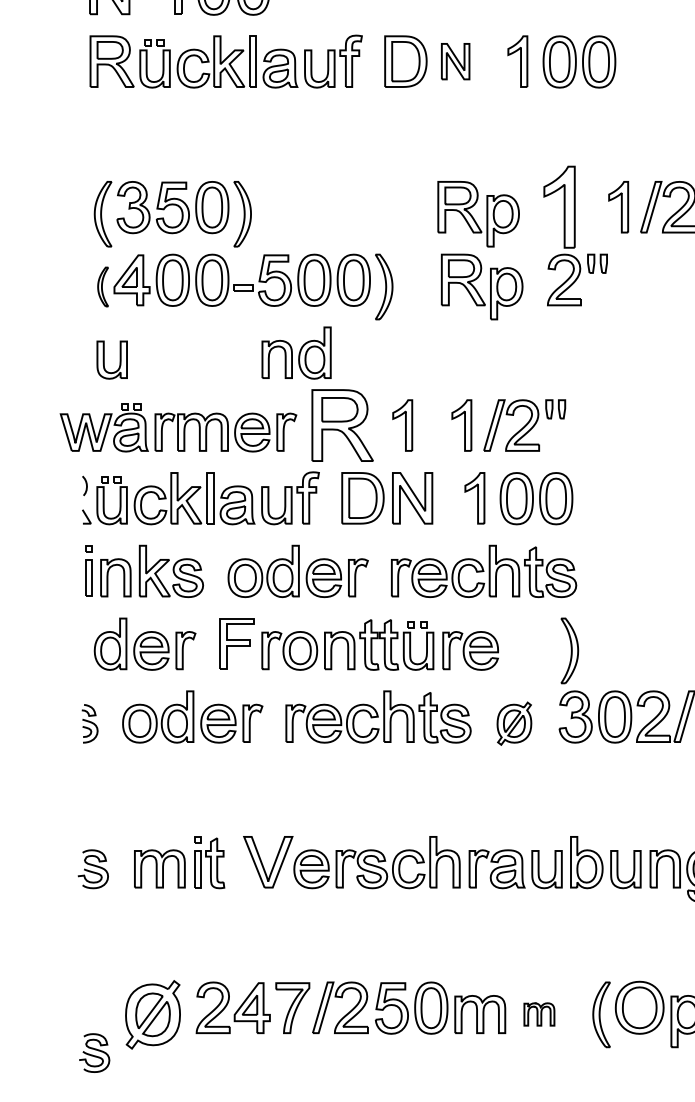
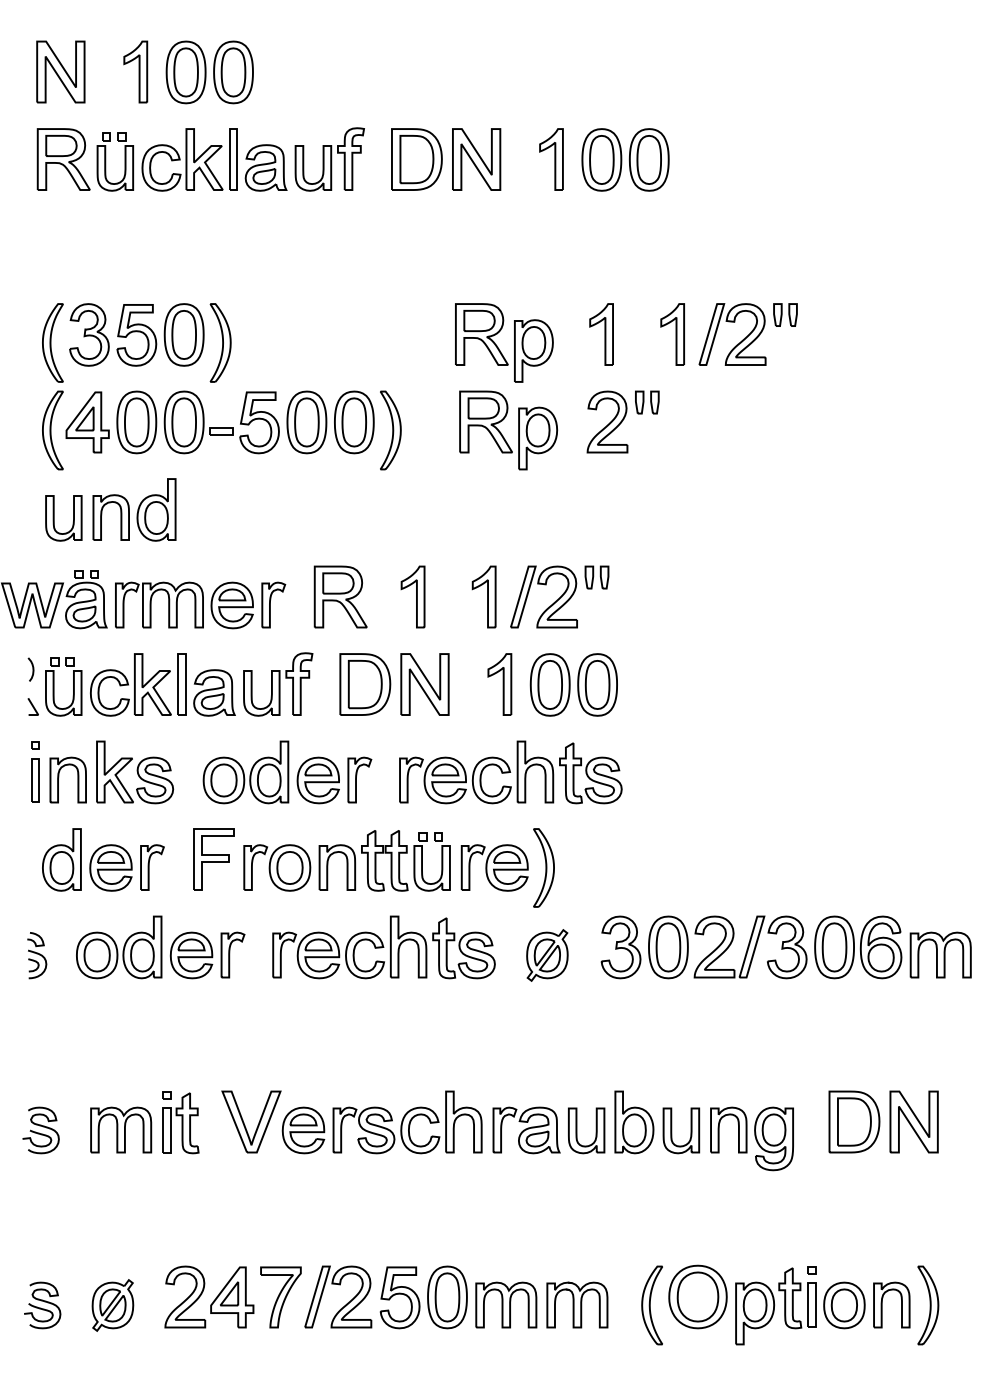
part: (455, 61) -> (476, 159), size x1.43
part: (559, 207) -> (601, 334), size x0.62
part: (102, 287) -> (52, 430), size x1.67
part: (296, 352) -> (134, 509), moved
part: (342, 425) -> (340, 596), size x0.71
part: (569, 650) -> (543, 867), moved
part: (152, 1014) -> (112, 1305), size x0.62
part: (539, 1014) -> (577, 1304), size x1.67
part: (94, 1053) -> (42, 1305), moved

